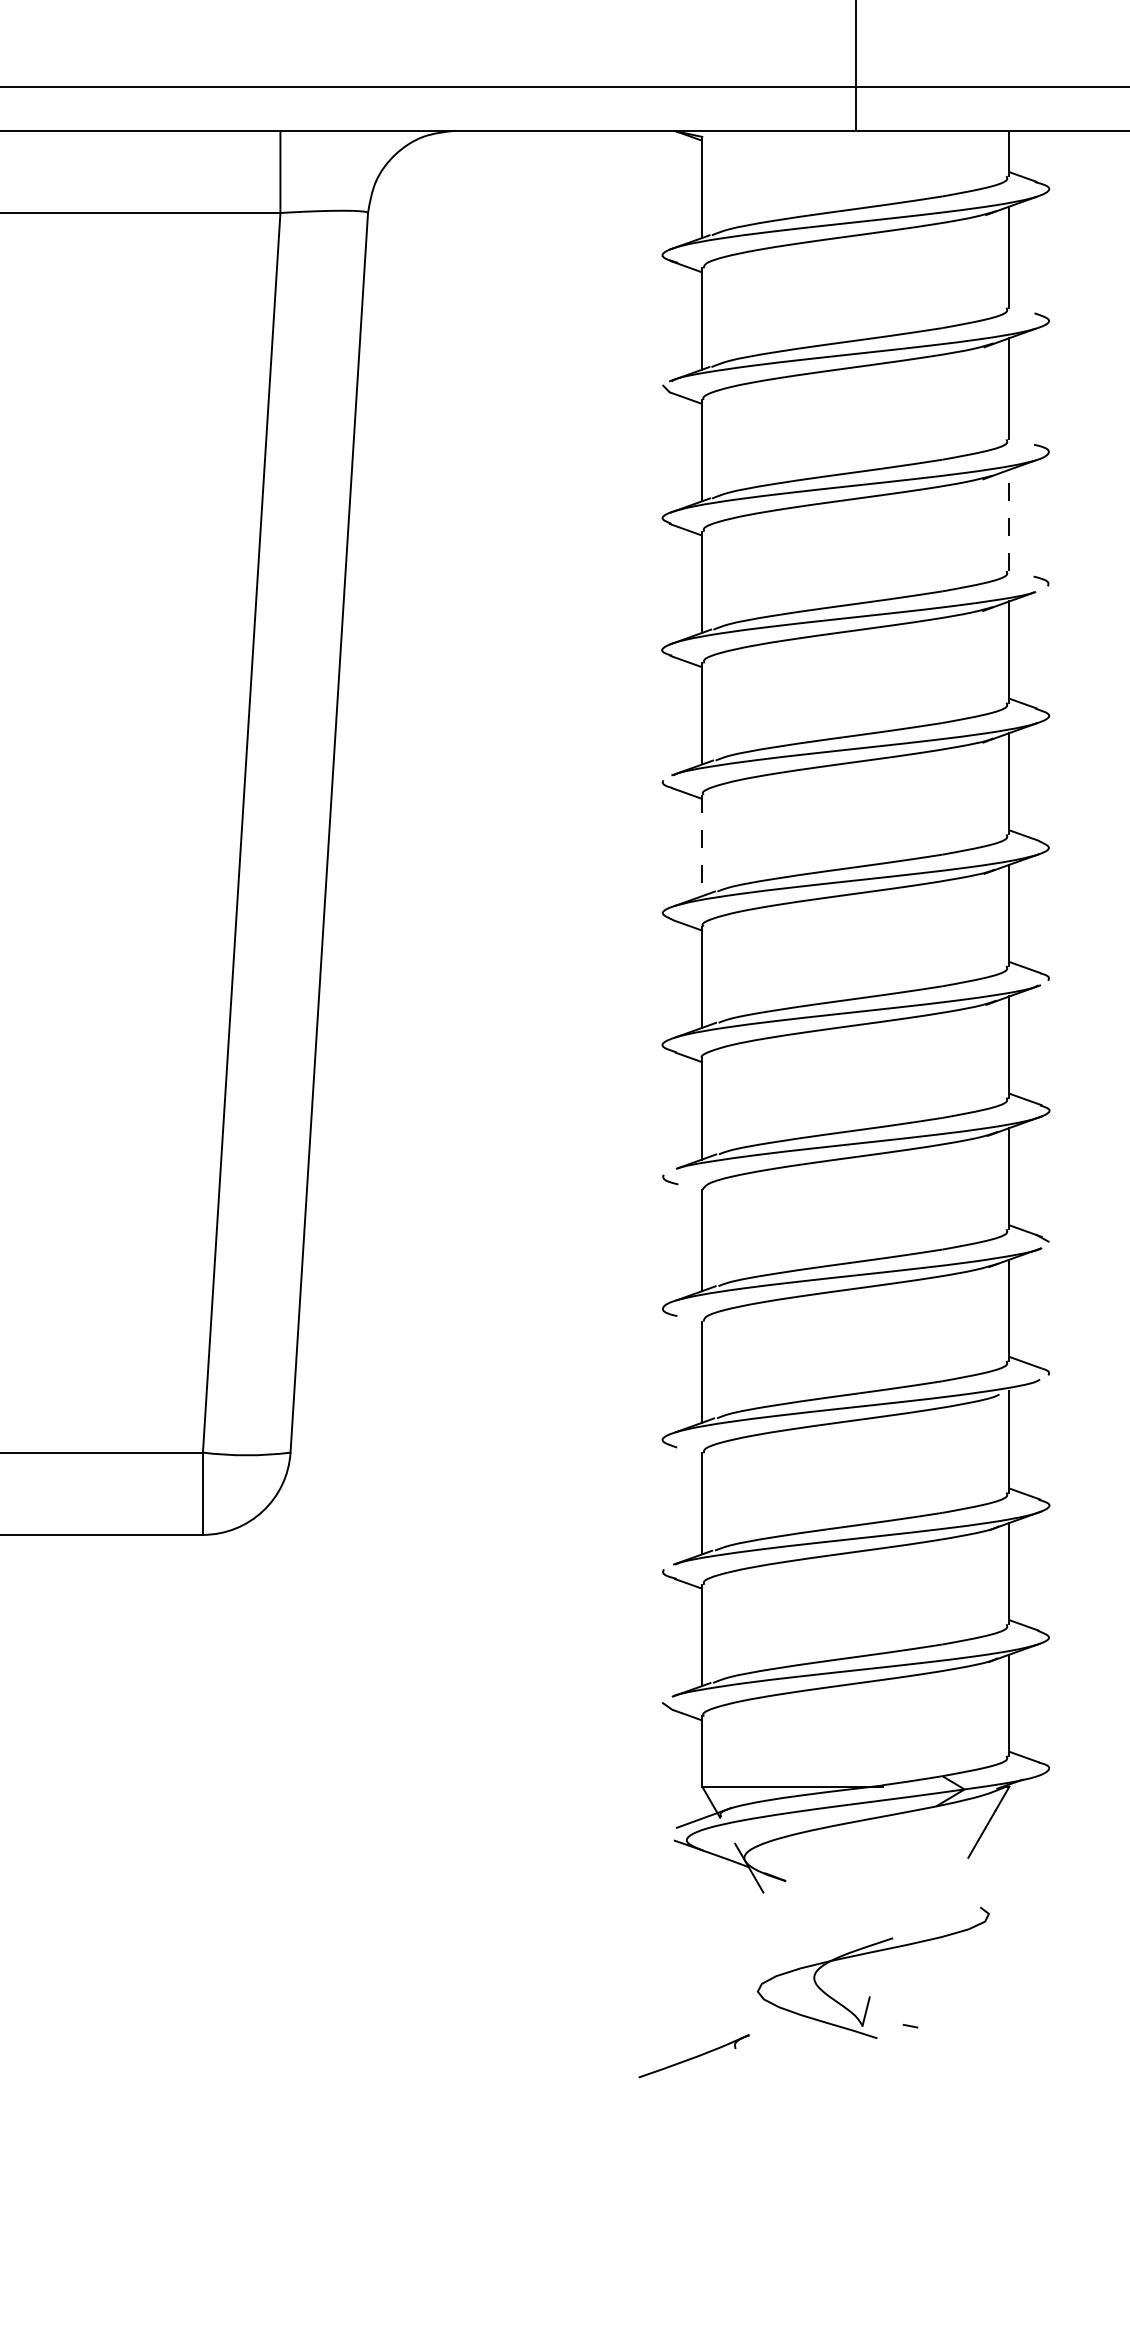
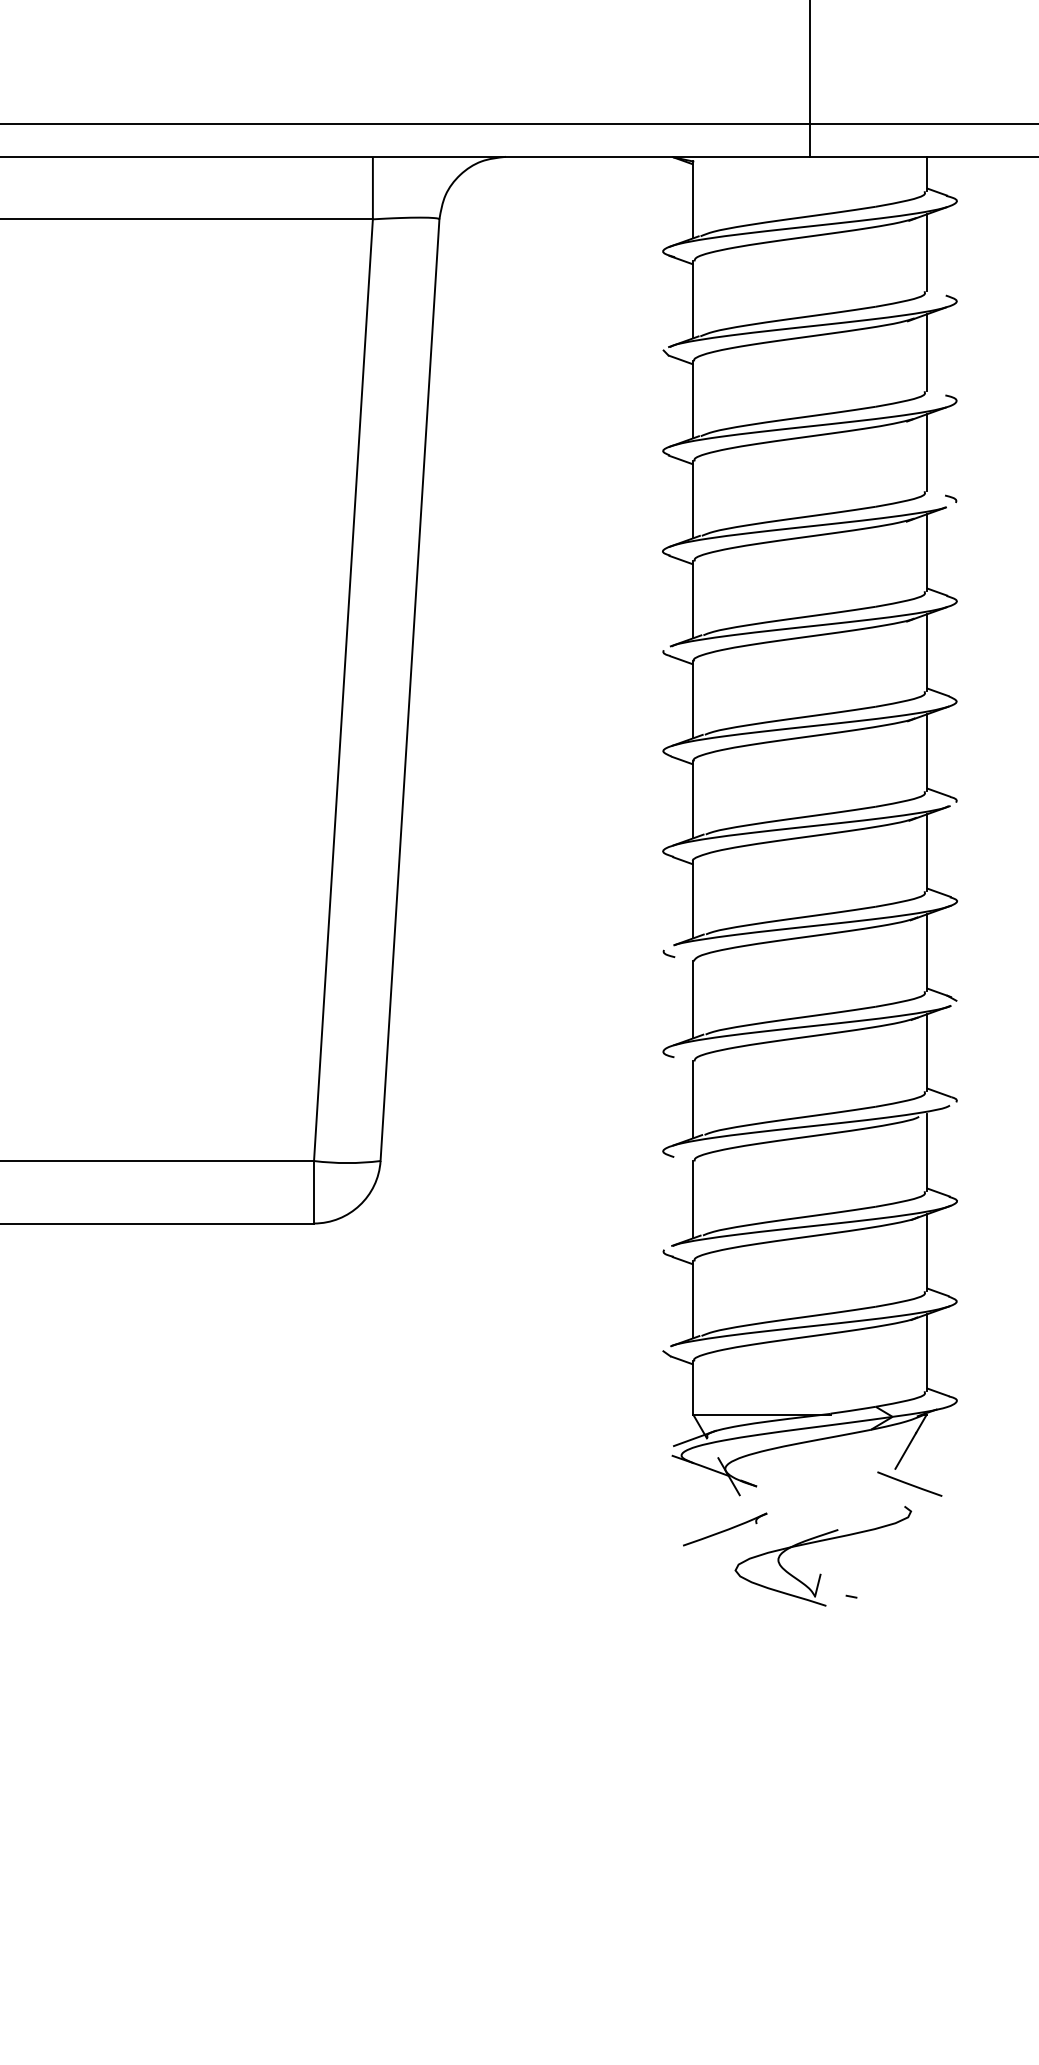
line: (1009, 519) -> (926, 452), dashed -> solid
line: (702, 846) -> (693, 700), dashed -> solid
line: (986, 1877) -> (909, 1483), added
part: (694, 2056) -> (725, 1529), moved

